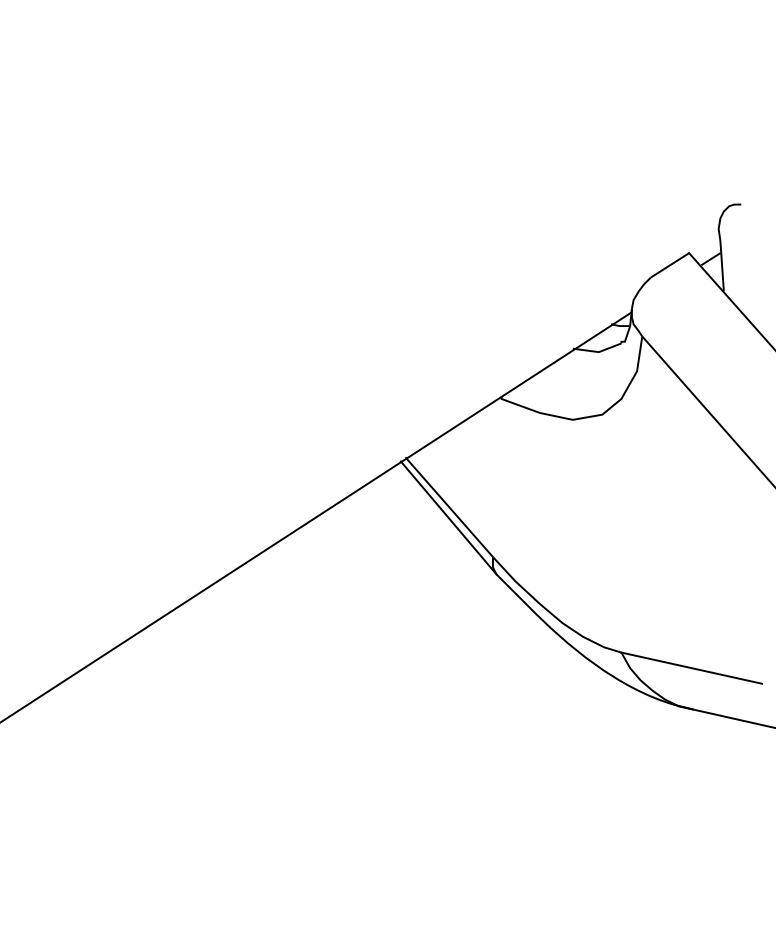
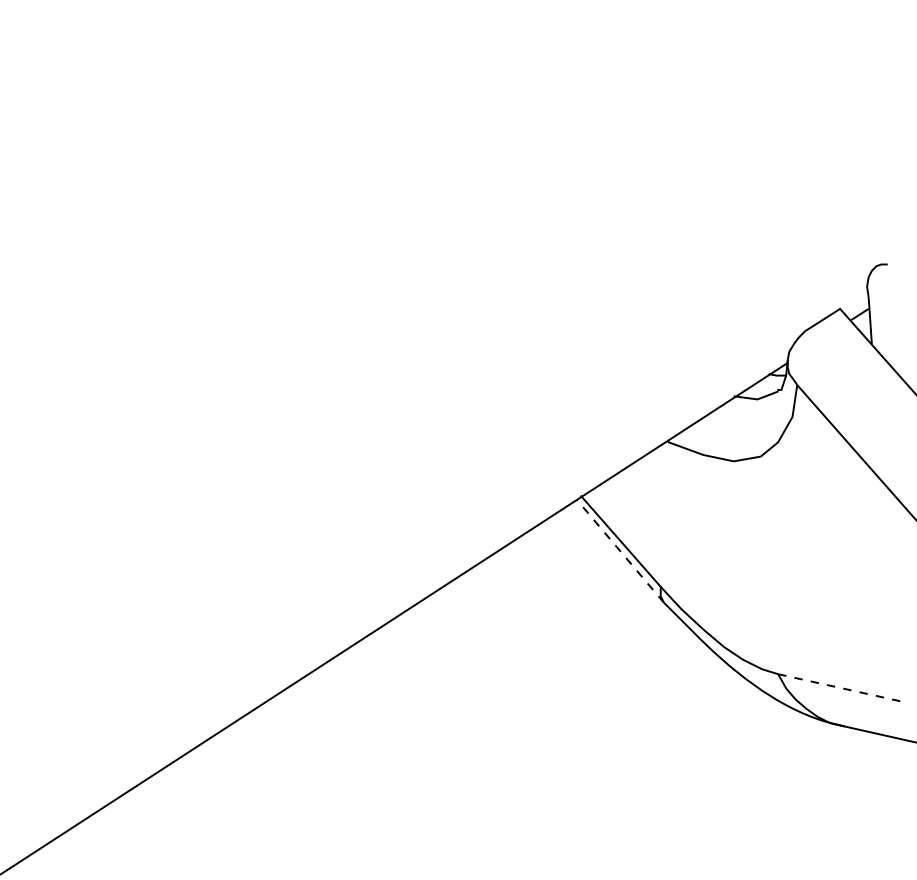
line: (448, 518) -> (620, 551), solid -> dashed
line: (691, 668) -> (842, 688), solid -> dashed

